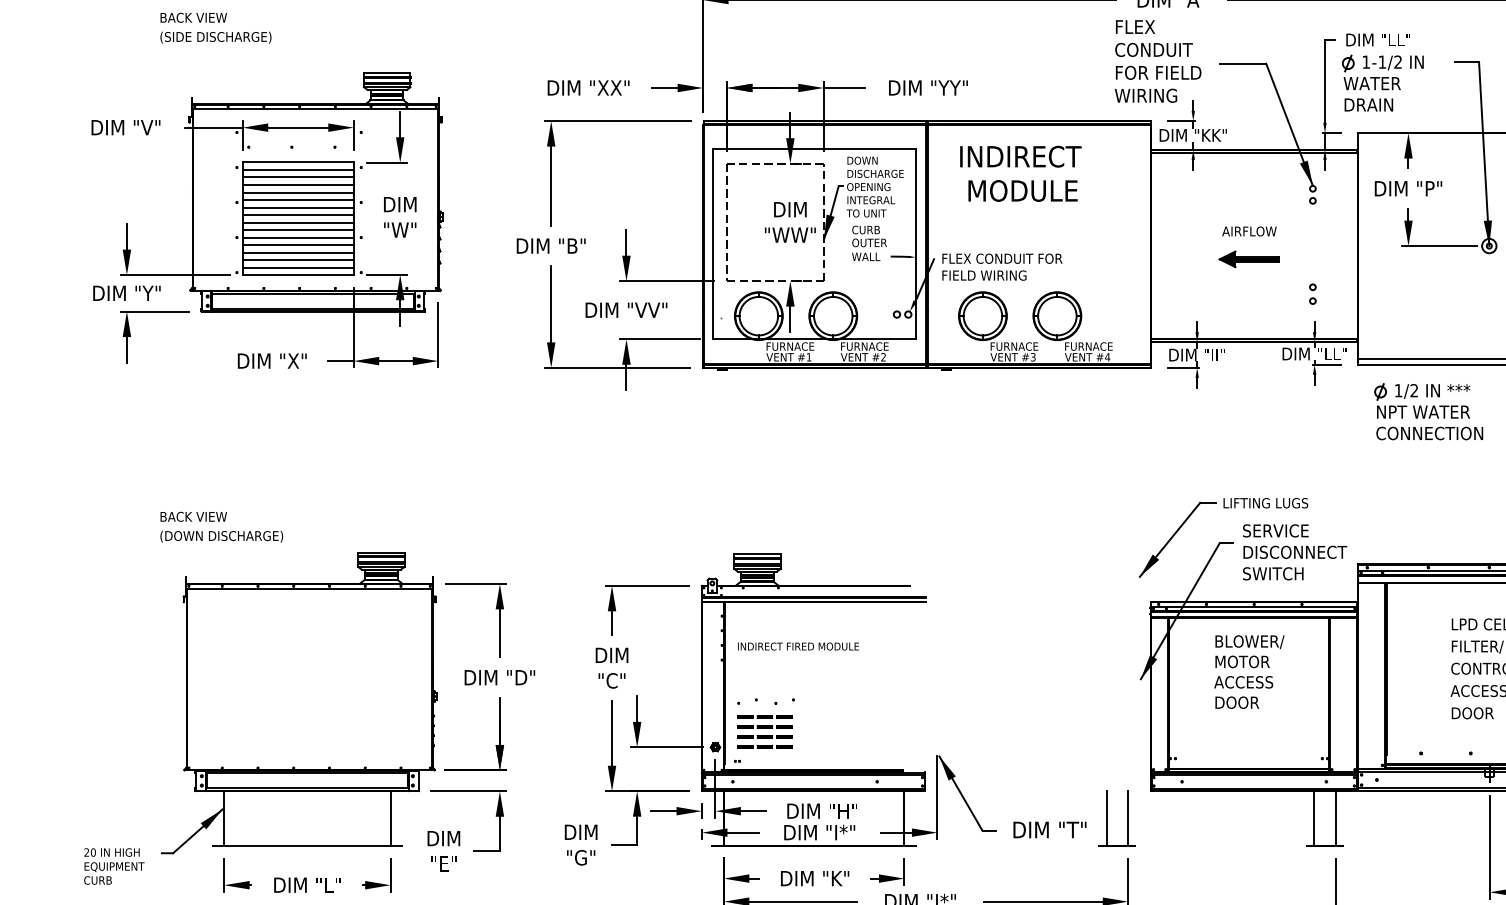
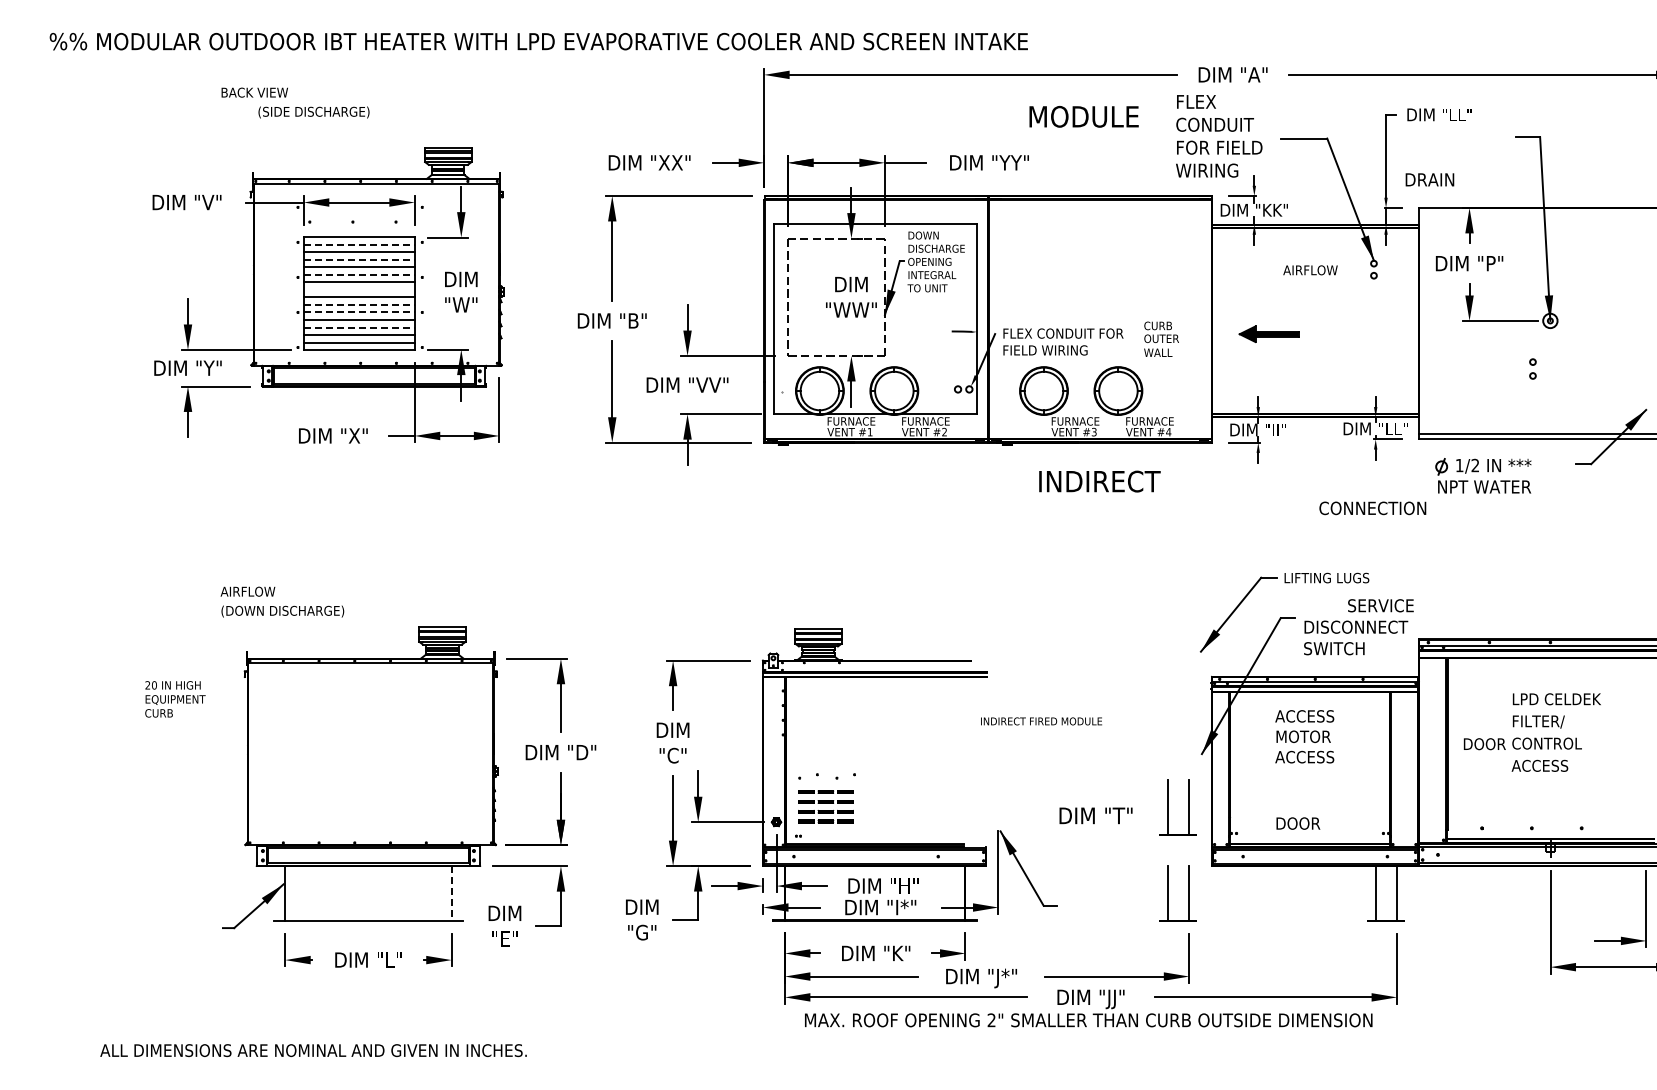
text: (215, 37) -> (313, 112), moved
part: (1382, 71) -> (1443, 146), removed
text: (1020, 156) -> (1099, 481), moved
line: (298, 169) -> (359, 244), solid -> dashed
line: (298, 184) -> (359, 259), solid -> dashed
text: (1022, 190) -> (1083, 116), moved
line: (298, 199) -> (359, 274), solid -> dashed
line: (298, 214) -> (359, 289), removed
line: (298, 229) -> (359, 304), solid -> dashed
text: (1249, 231) -> (1310, 270), moved
line: (298, 237) -> (359, 312), solid -> dashed
text: (869, 242) -> (1161, 338), moved
line: (298, 252) -> (359, 327), solid -> dashed
part: (1248, 258) -> (1268, 333), moved
part: (1312, 293) -> (1532, 368), moved
text: (1429, 433) -> (1372, 508), moved
text: (192, 516) -> (253, 591), BACK VIEW -> AIRFLOW
text: (1275, 530) -> (1380, 605), moved
text: (1249, 641) -> (1310, 716), BLOWER/ -> ACCESS
text: (798, 646) -> (1041, 721), moved
text: (1237, 702) -> (1298, 823), moved
text: (1472, 713) -> (1484, 744), moved
part: (1107, 732) -> (1168, 807), added
line: (390, 819) -> (451, 894), solid -> dashed
text: (1049, 829) -> (1095, 815), moved
text: (114, 866) -> (175, 699), moved

